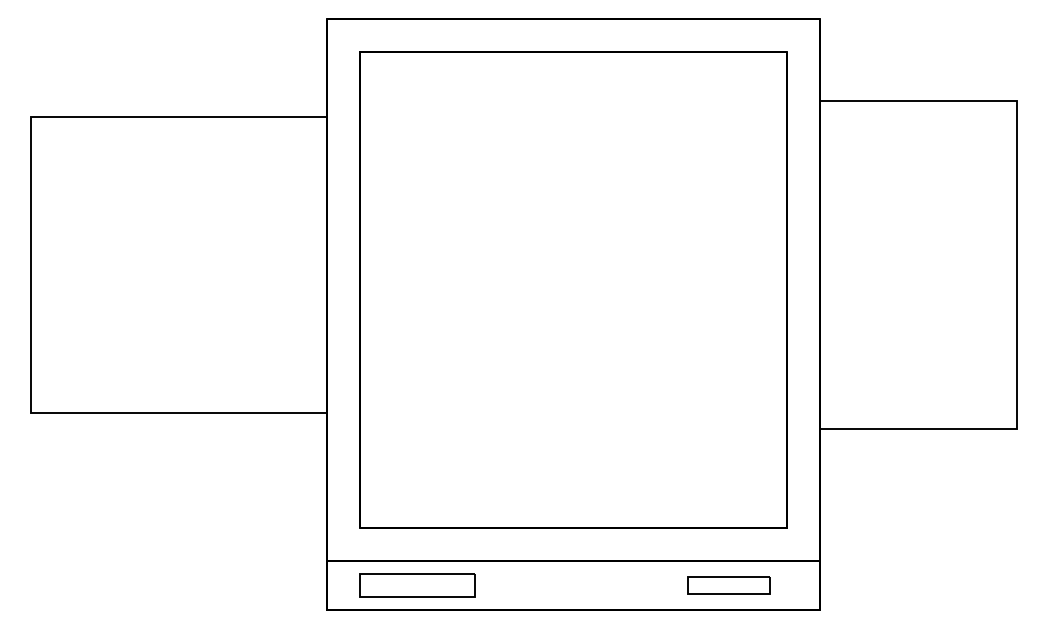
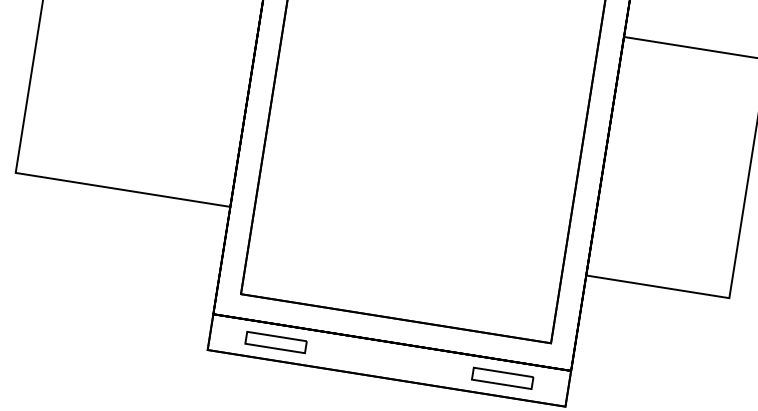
part: (416, 585) -> (275, 342), size x0.71

